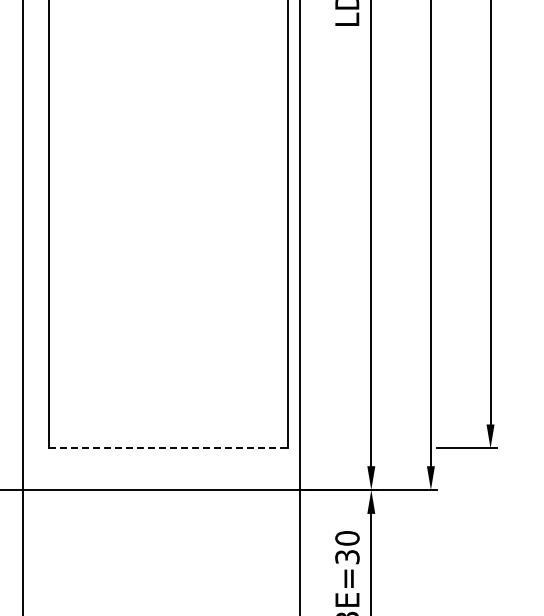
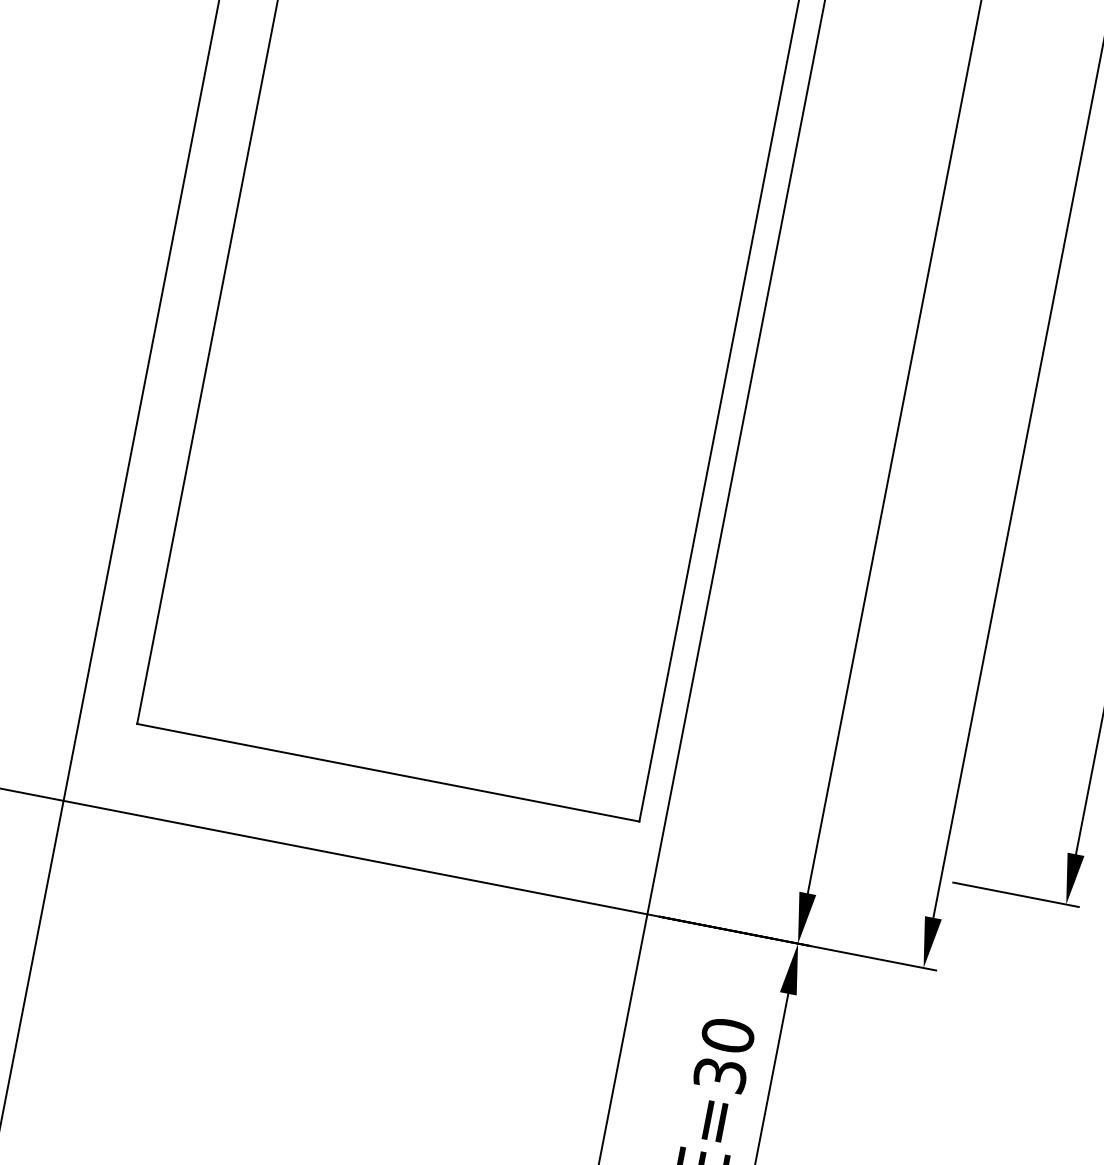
line: (169, 448) -> (390, 773), dashed -> solid

